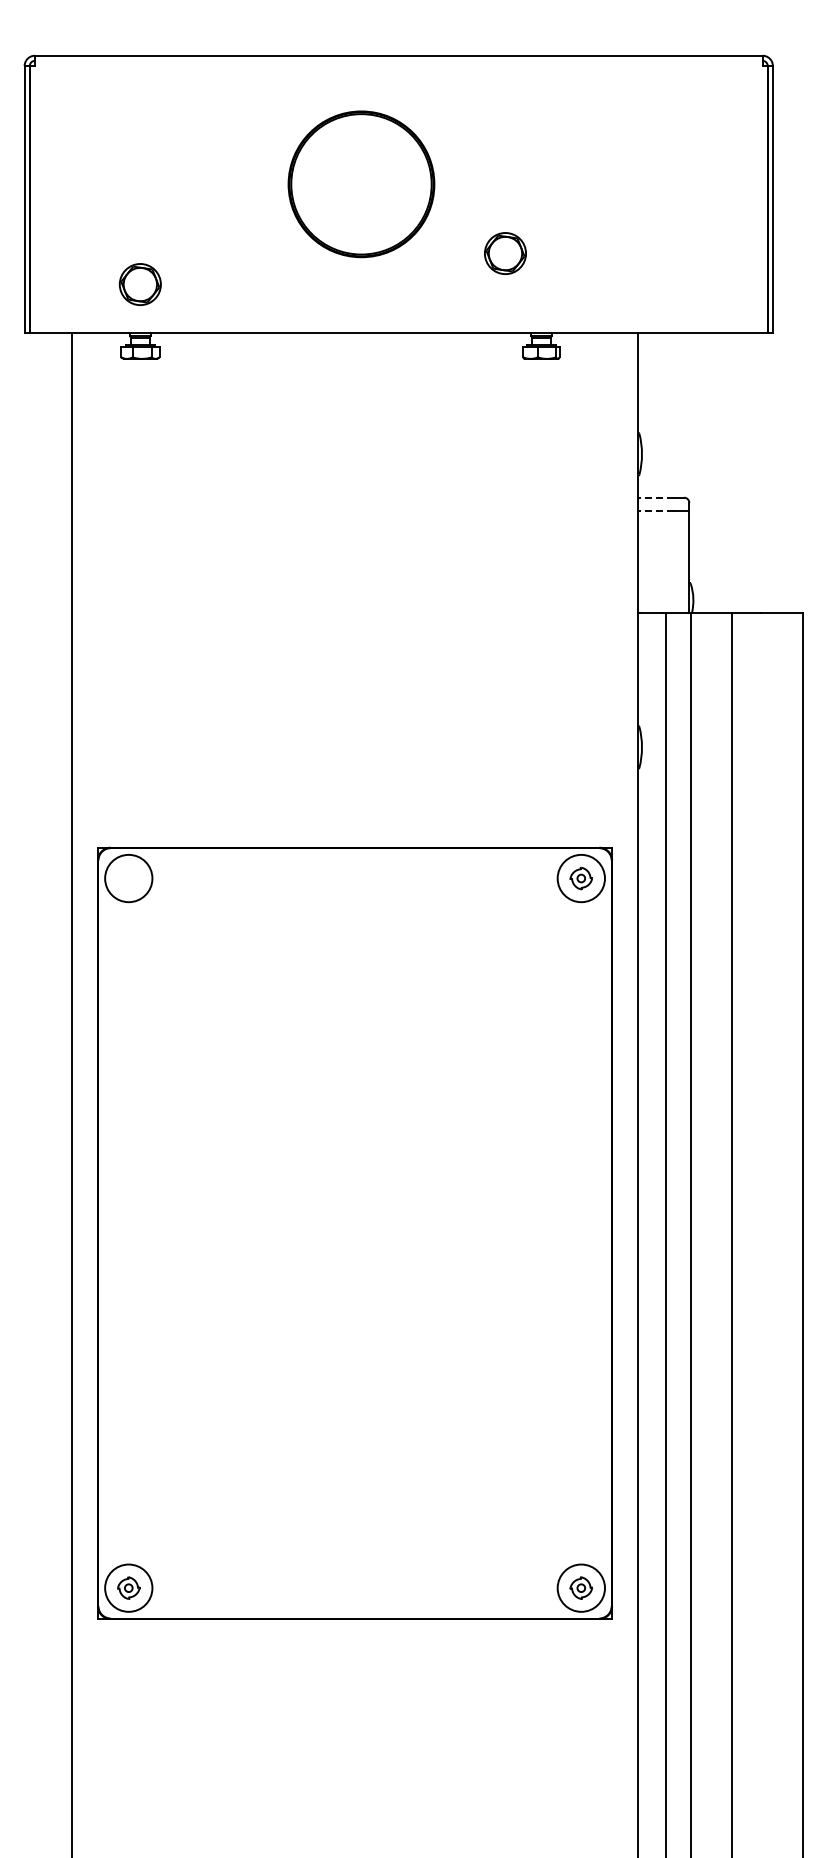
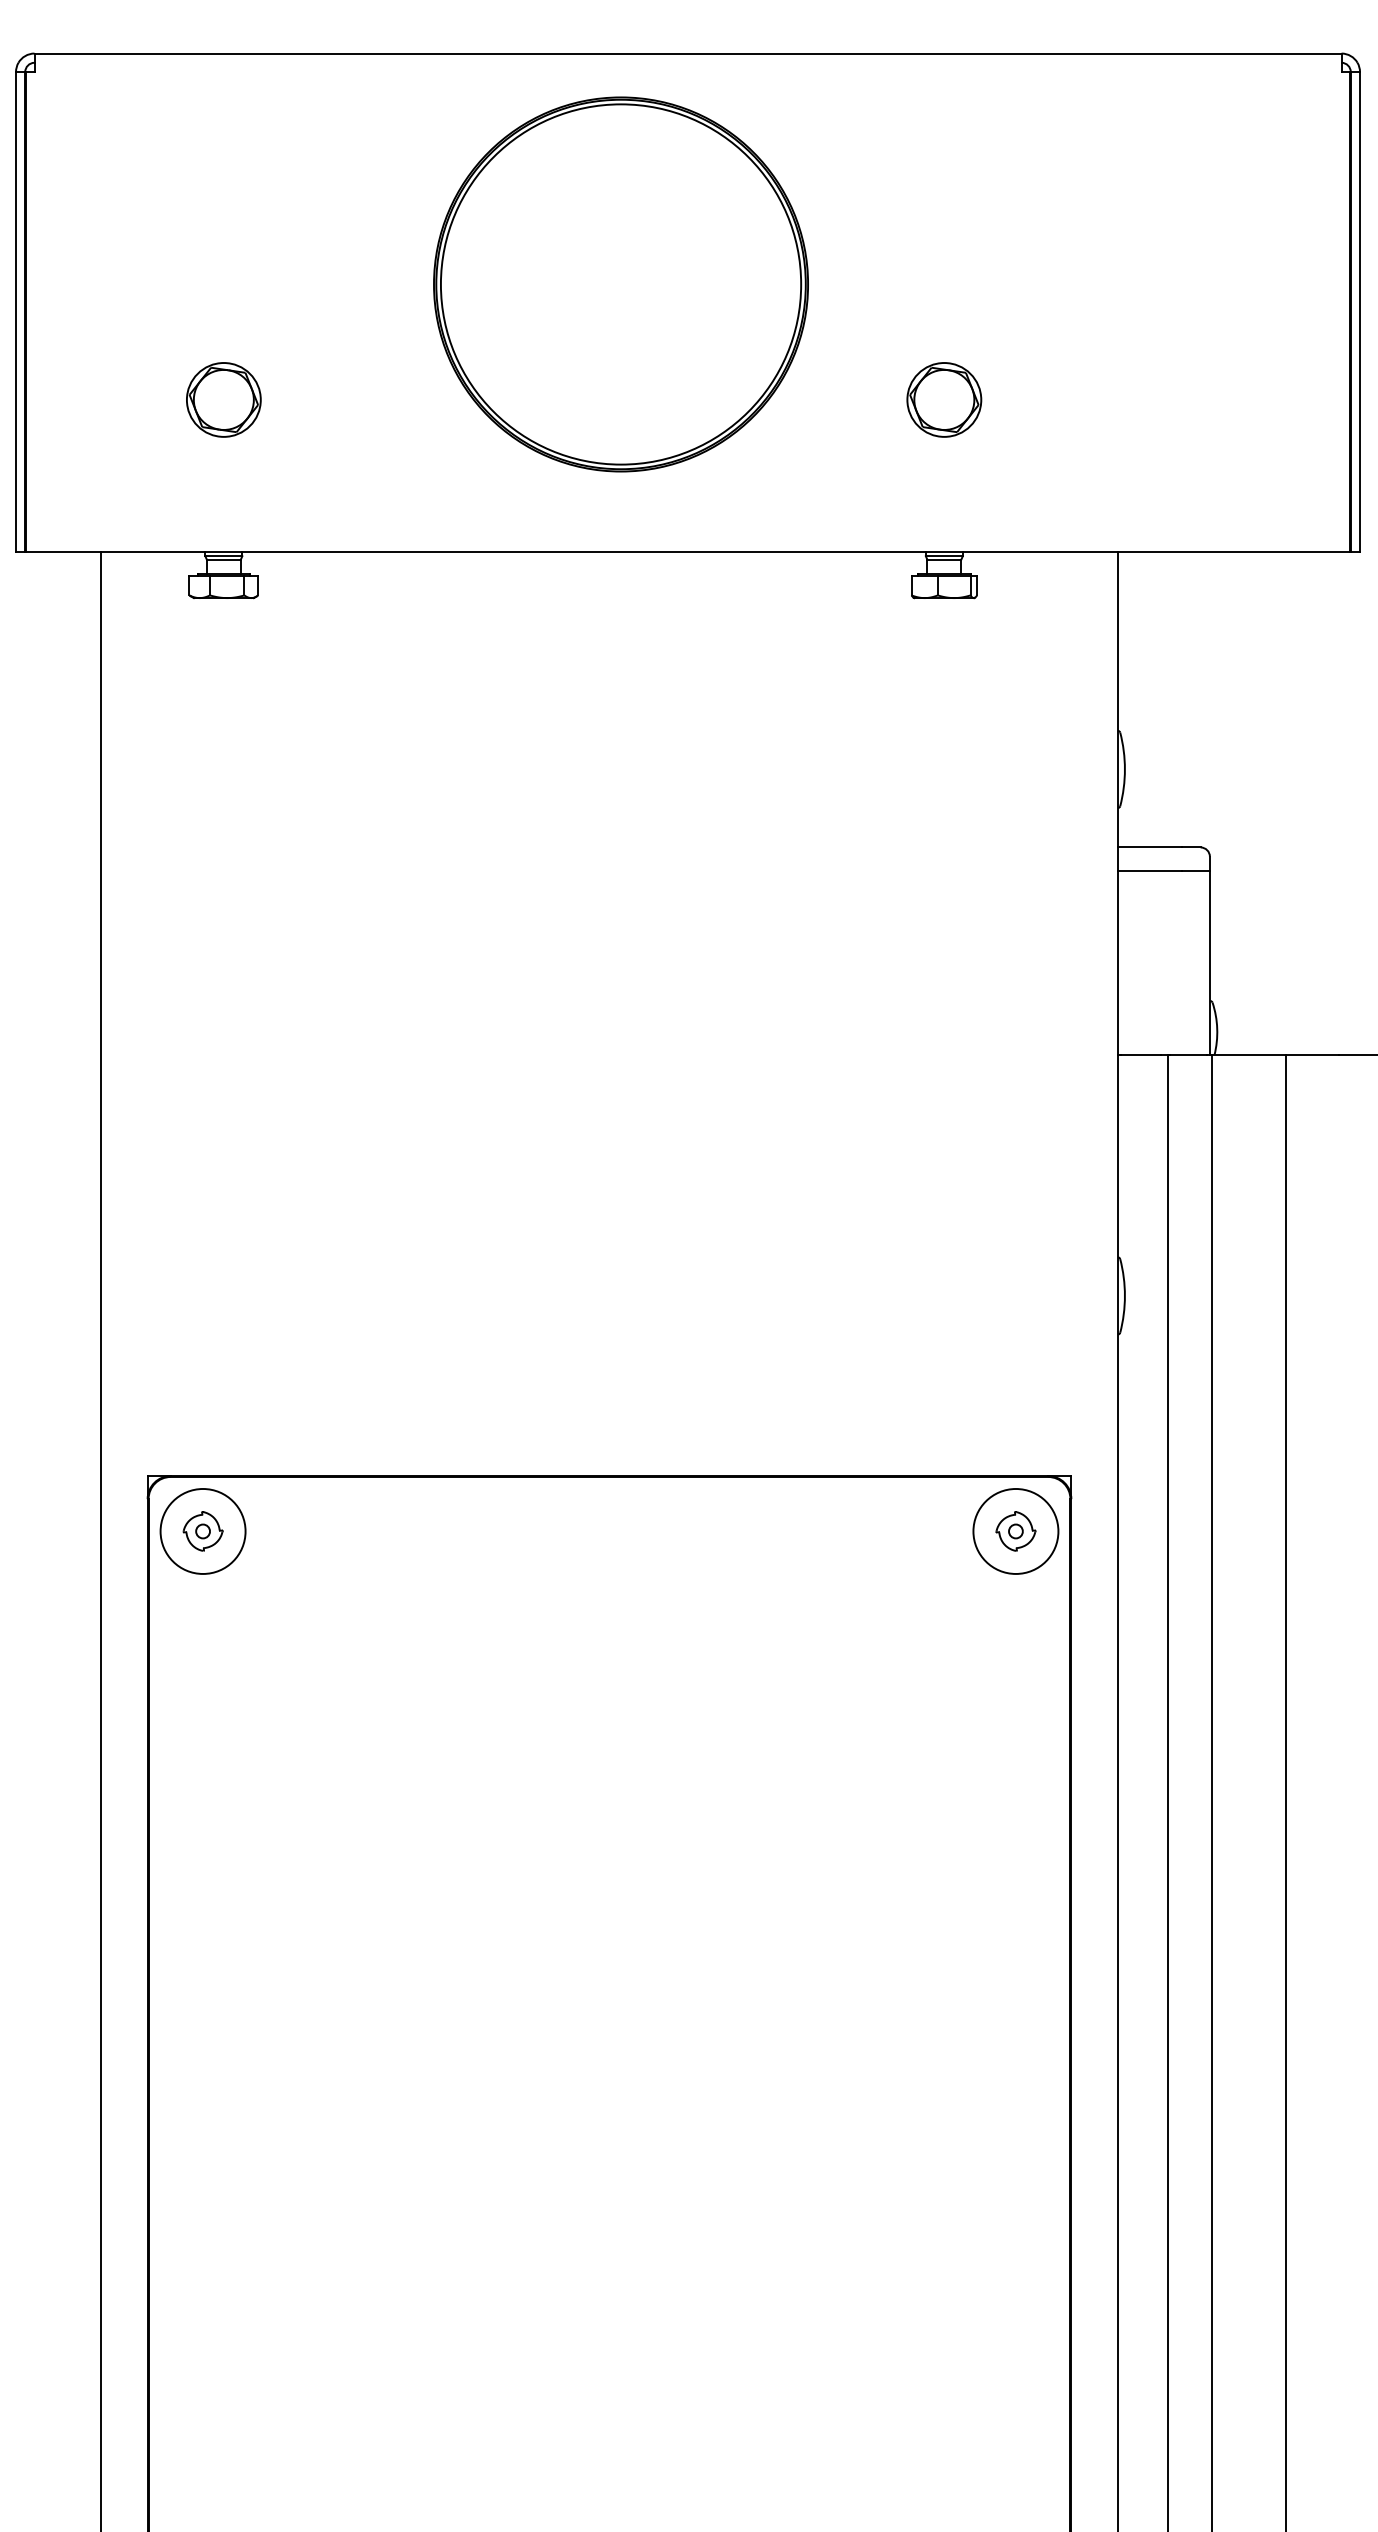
part: (361, 184) -> (621, 284), size x1.43
part: (505, 253) -> (944, 399), moved
part: (139, 284) -> (222, 399), moved
line: (655, 497) -> (1149, 847), dashed -> solid
line: (655, 510) -> (1149, 870), dashed -> solid
part: (128, 878) -> (202, 1531), added

